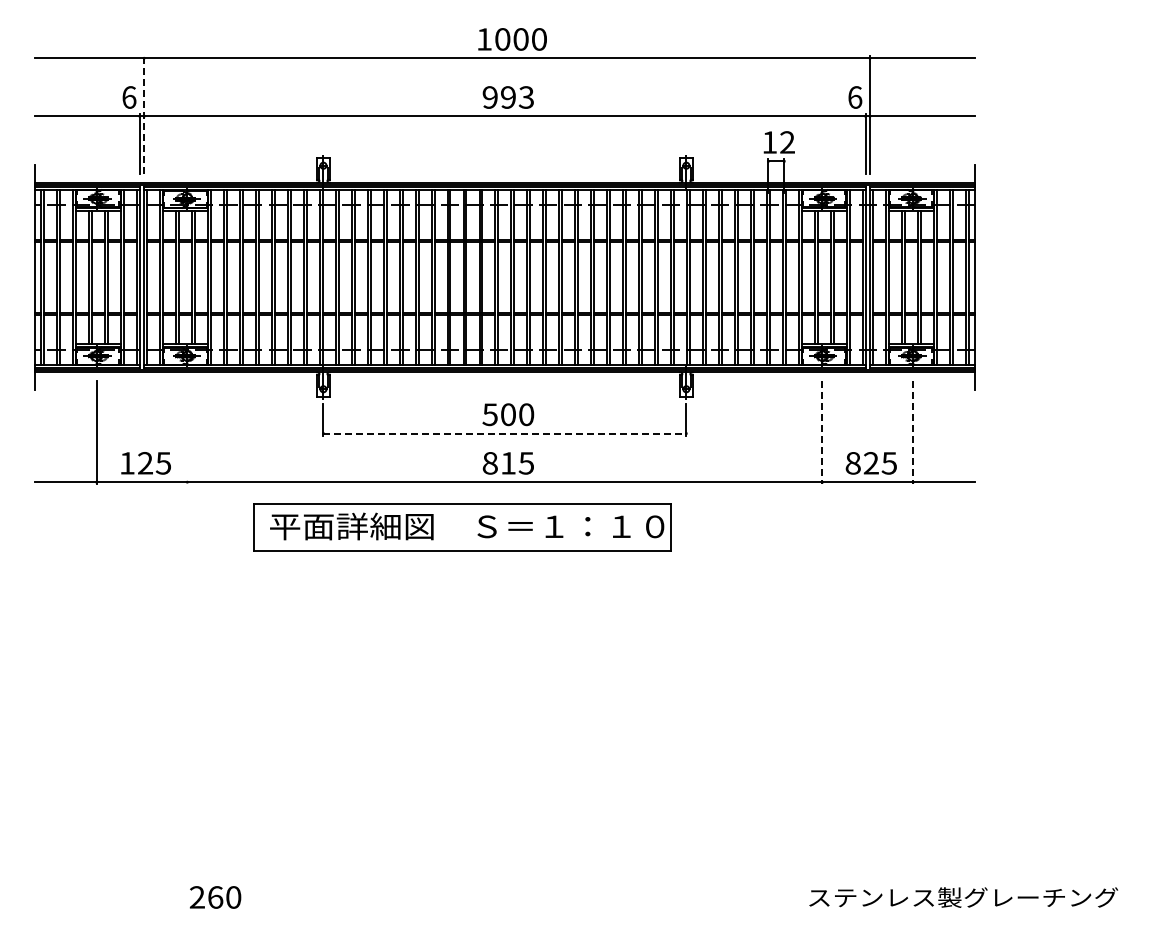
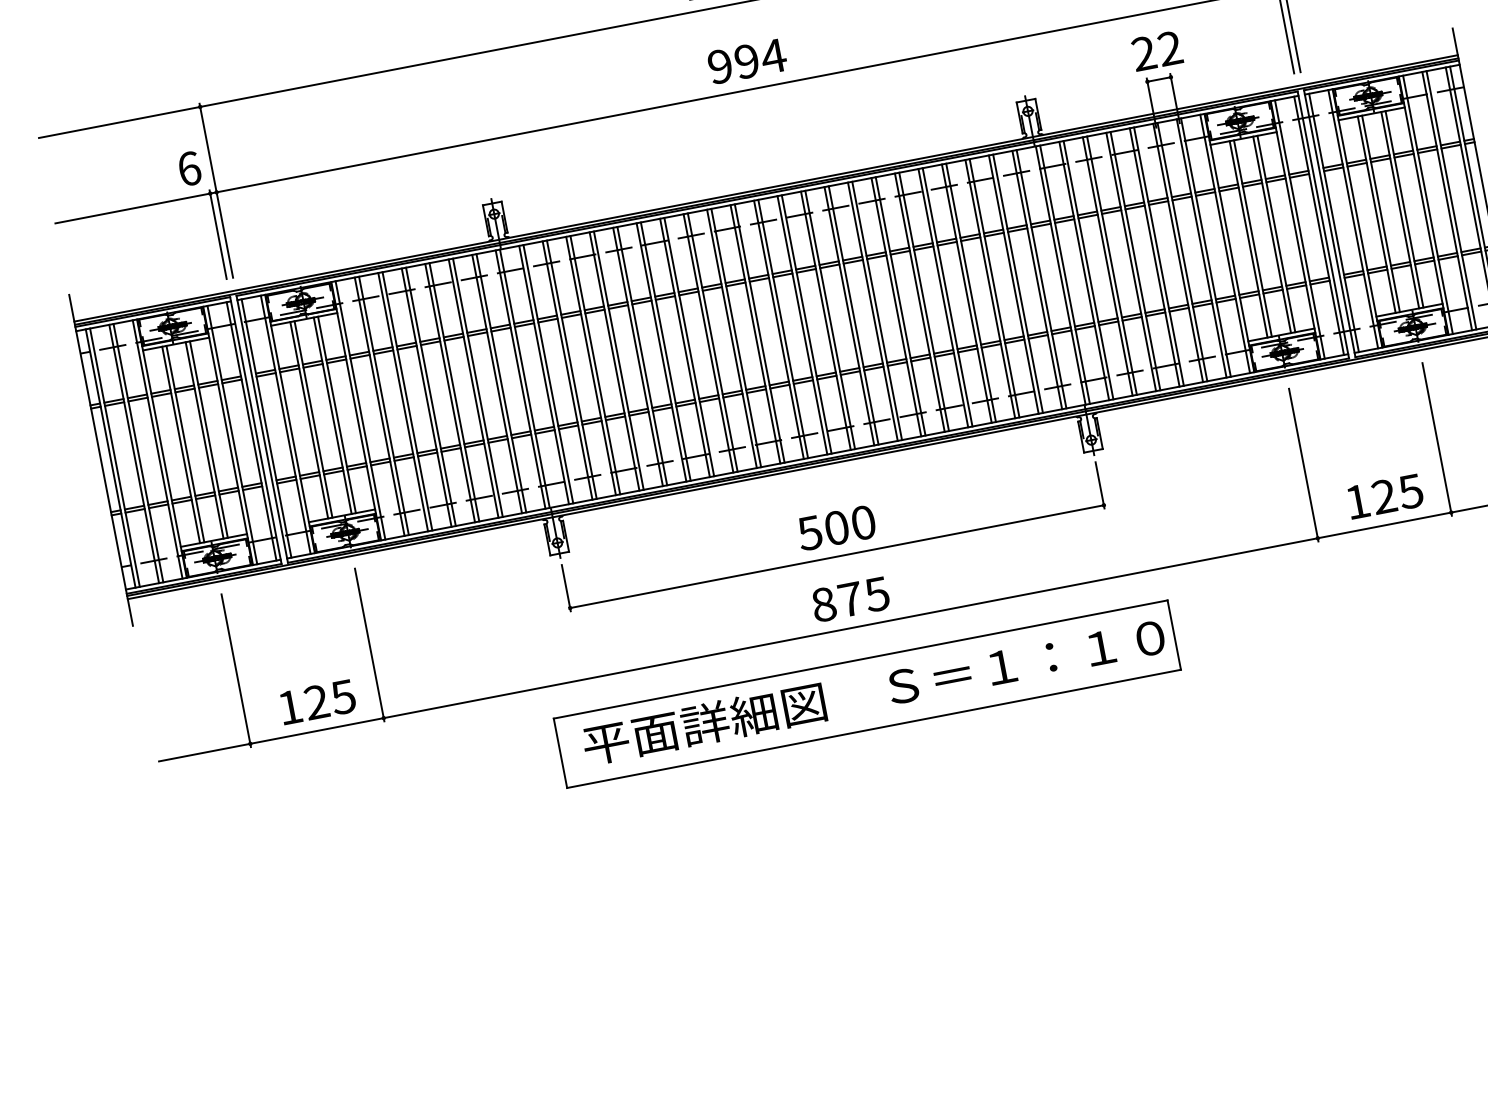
text: (526, 97) -> (773, 56), 993 -> 994
line: (144, 114) -> (216, 189), dashed -> solid
text: (769, 142) -> (1143, 53), 12 -> 22
line: (187, 432) -> (369, 645), added
line: (822, 432) -> (1303, 465), dashed -> solid
line: (913, 432) -> (1437, 439), dashed -> solid
line: (505, 433) -> (837, 556), dashed -> solid
text: (508, 463) -> (850, 599), 815 -> 875
text: (852, 463) -> (1356, 502), 825 -> 125
part: (462, 527) -> (867, 694), moved

